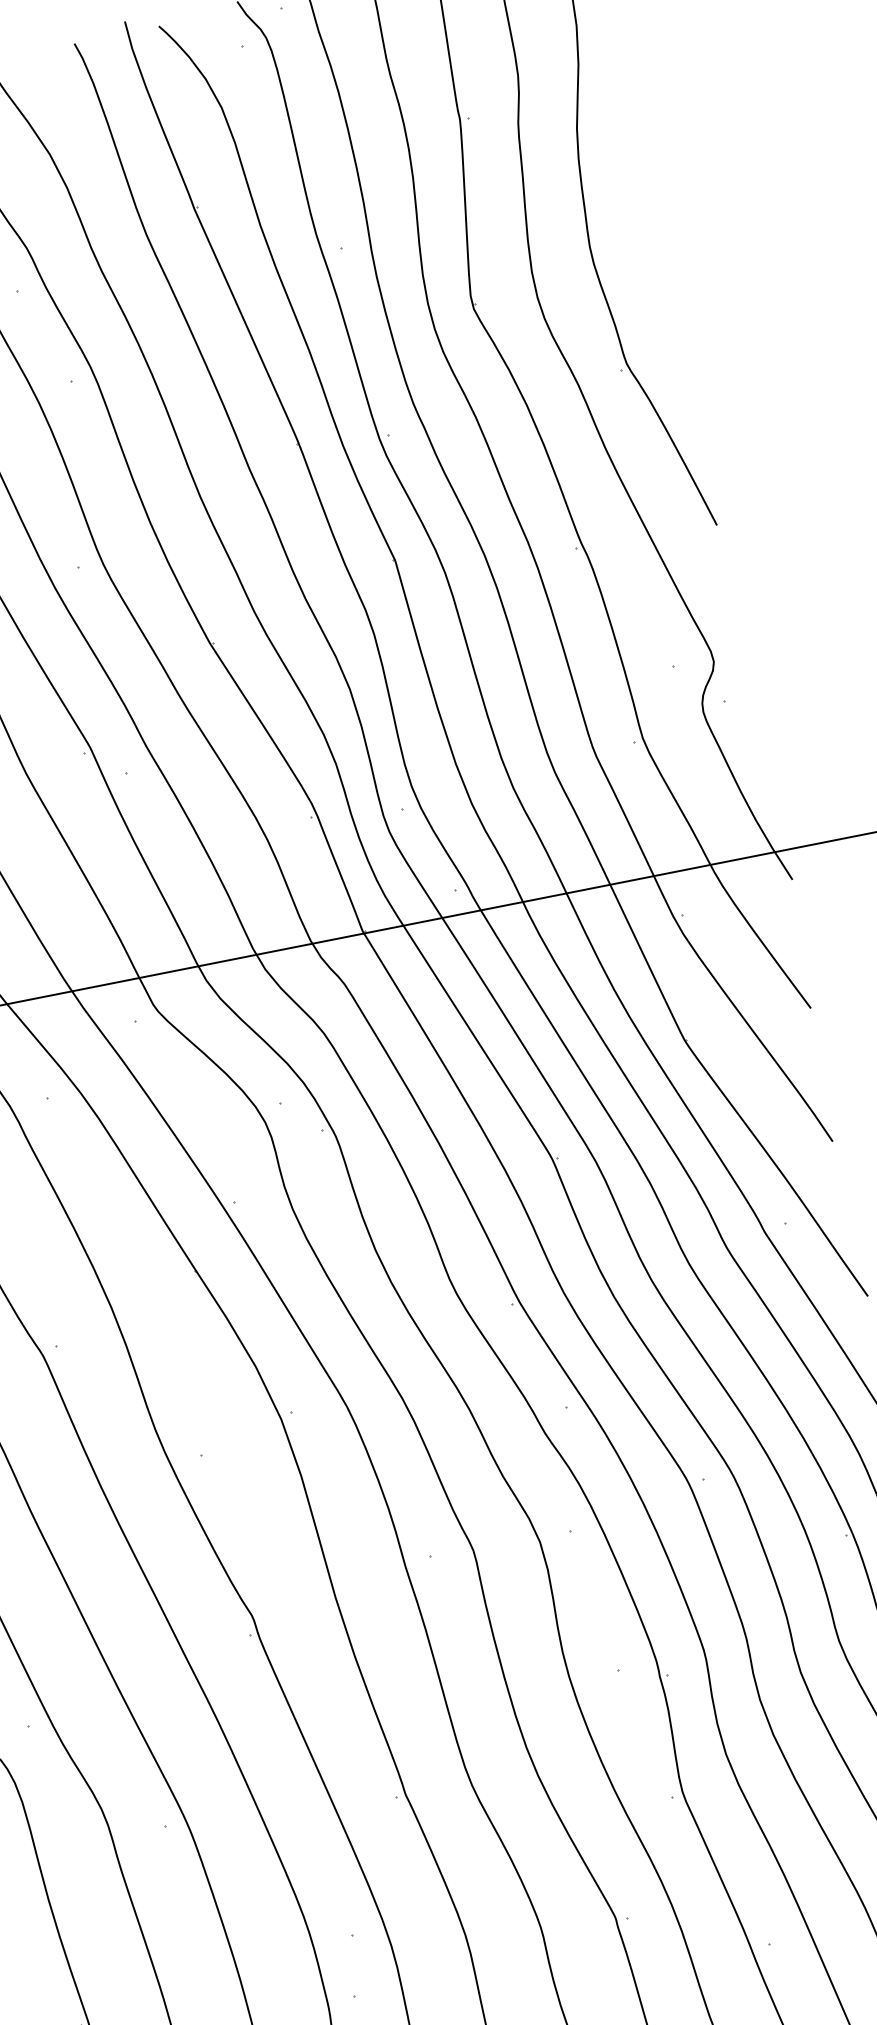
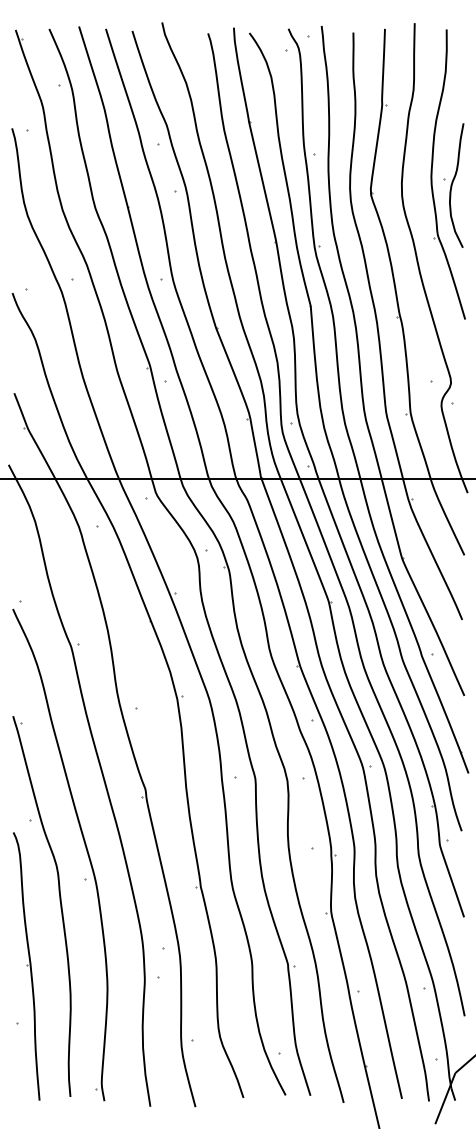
part: (638, 255) -> (453, 185), added

